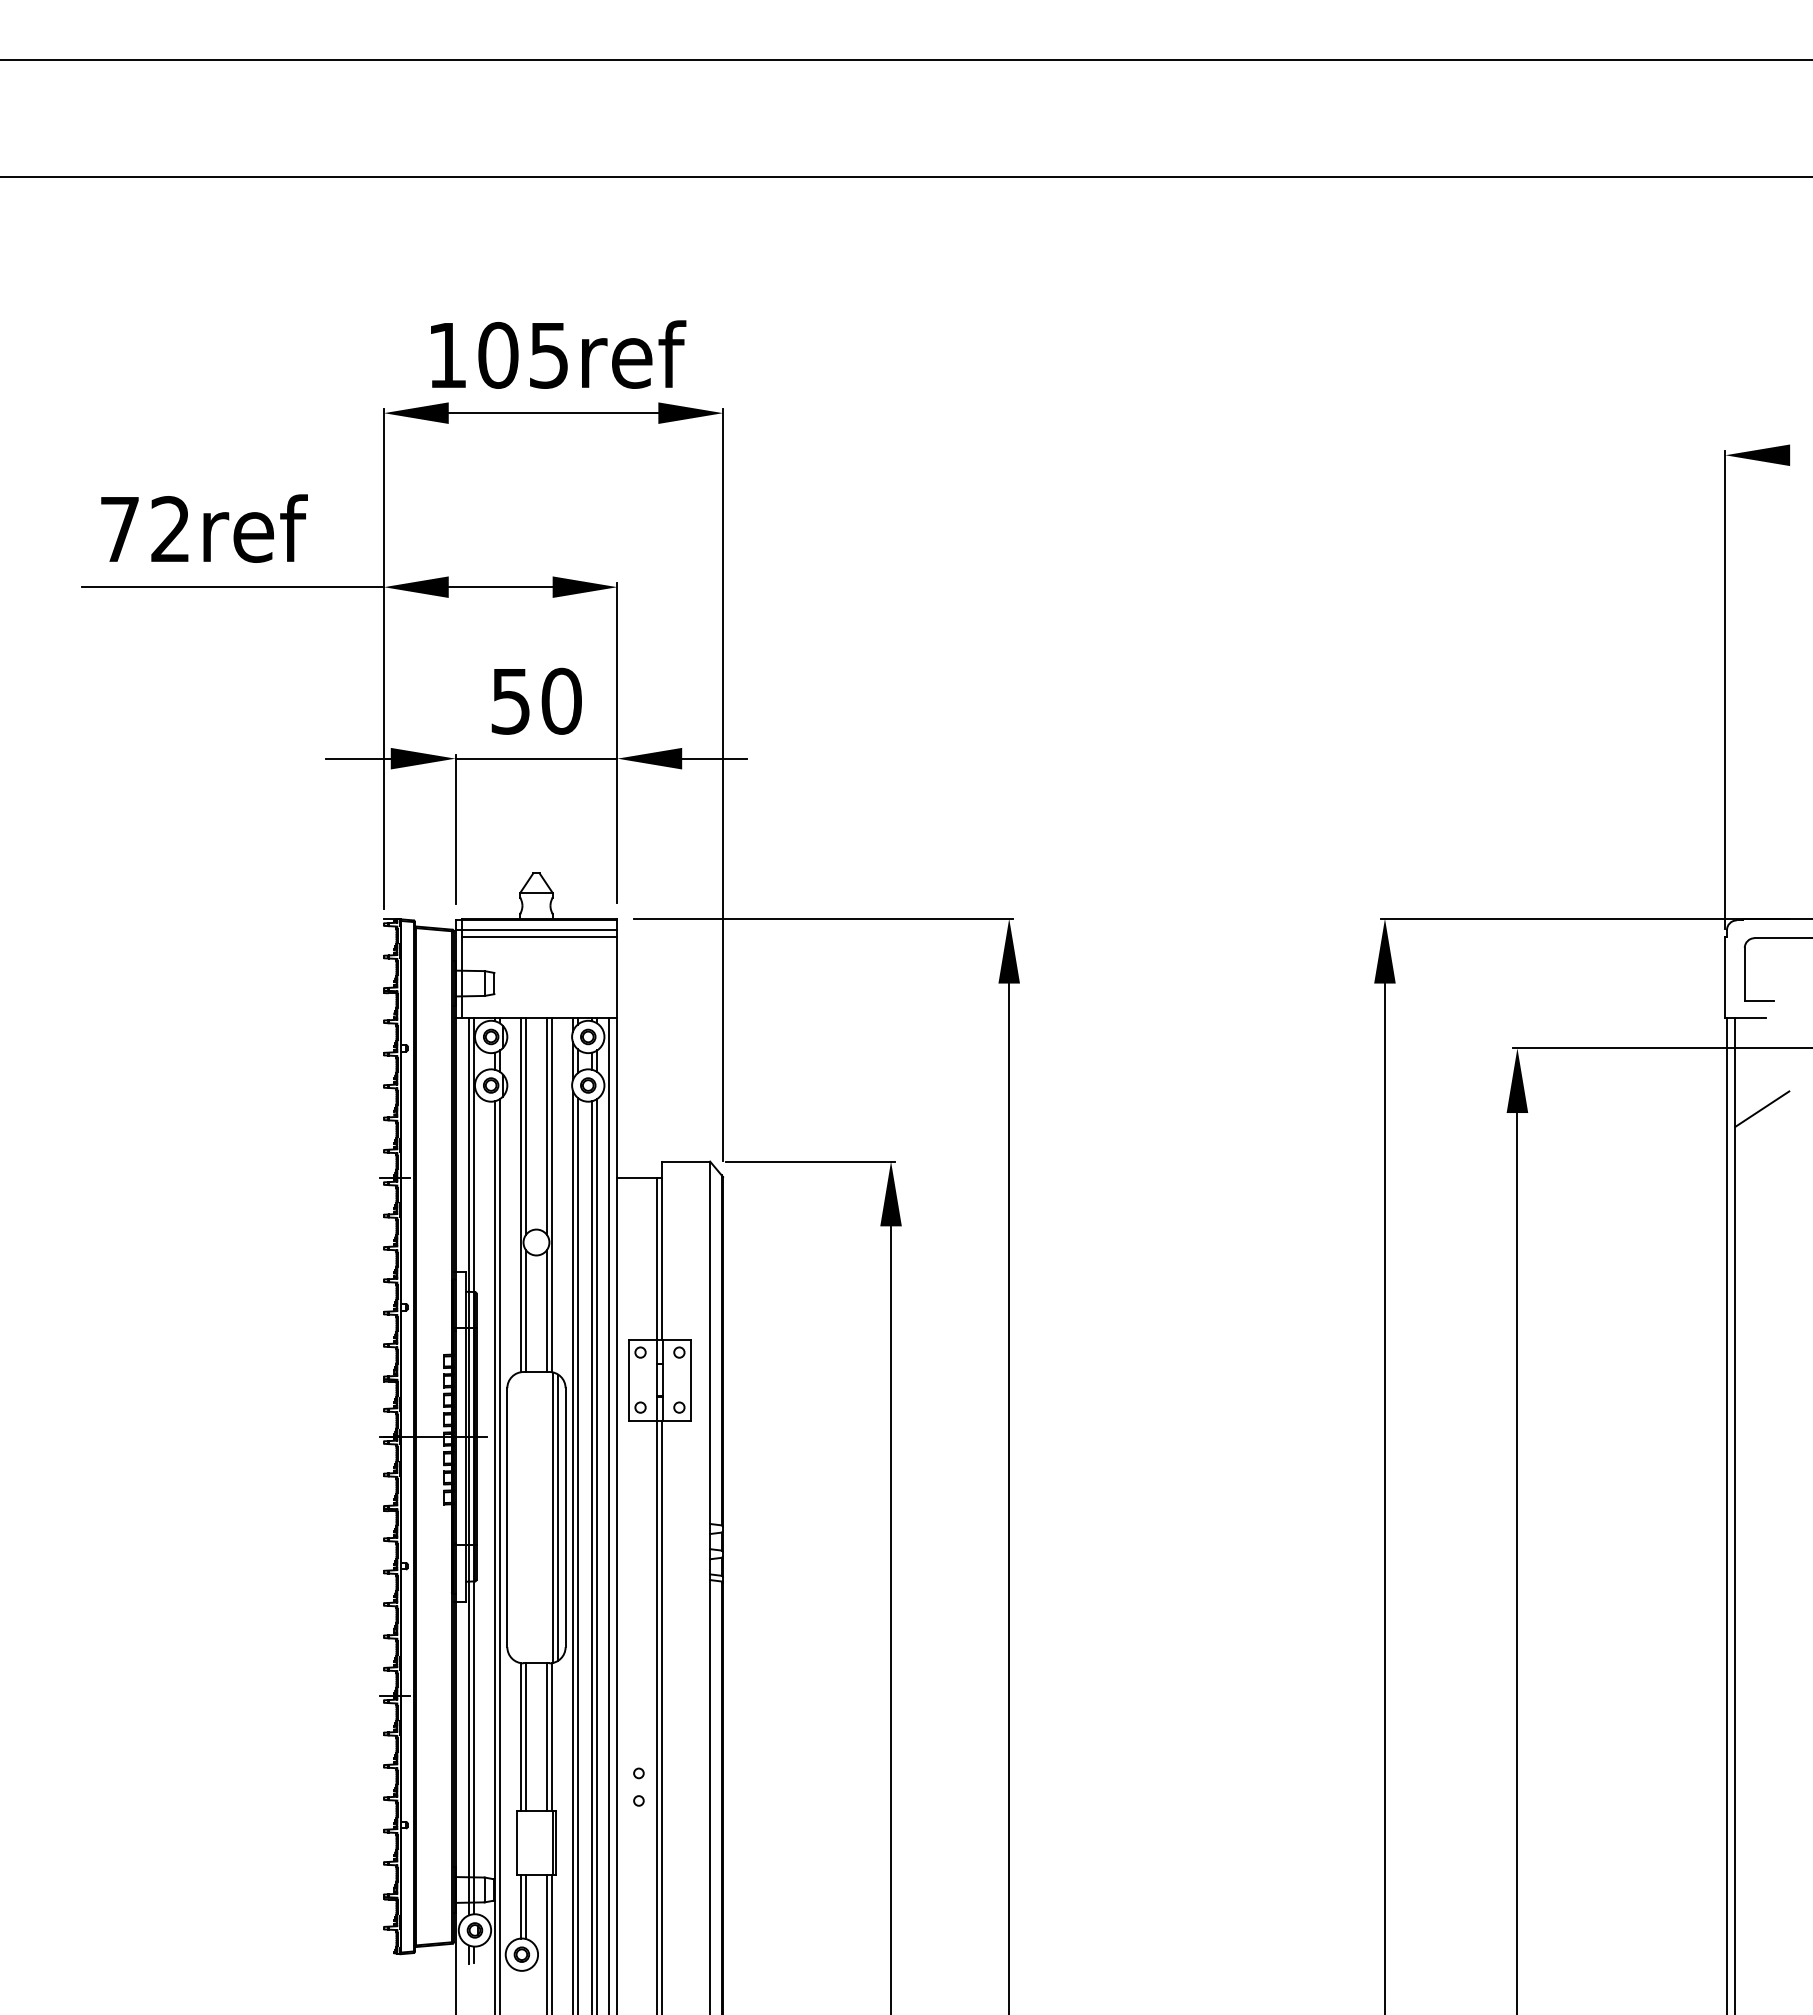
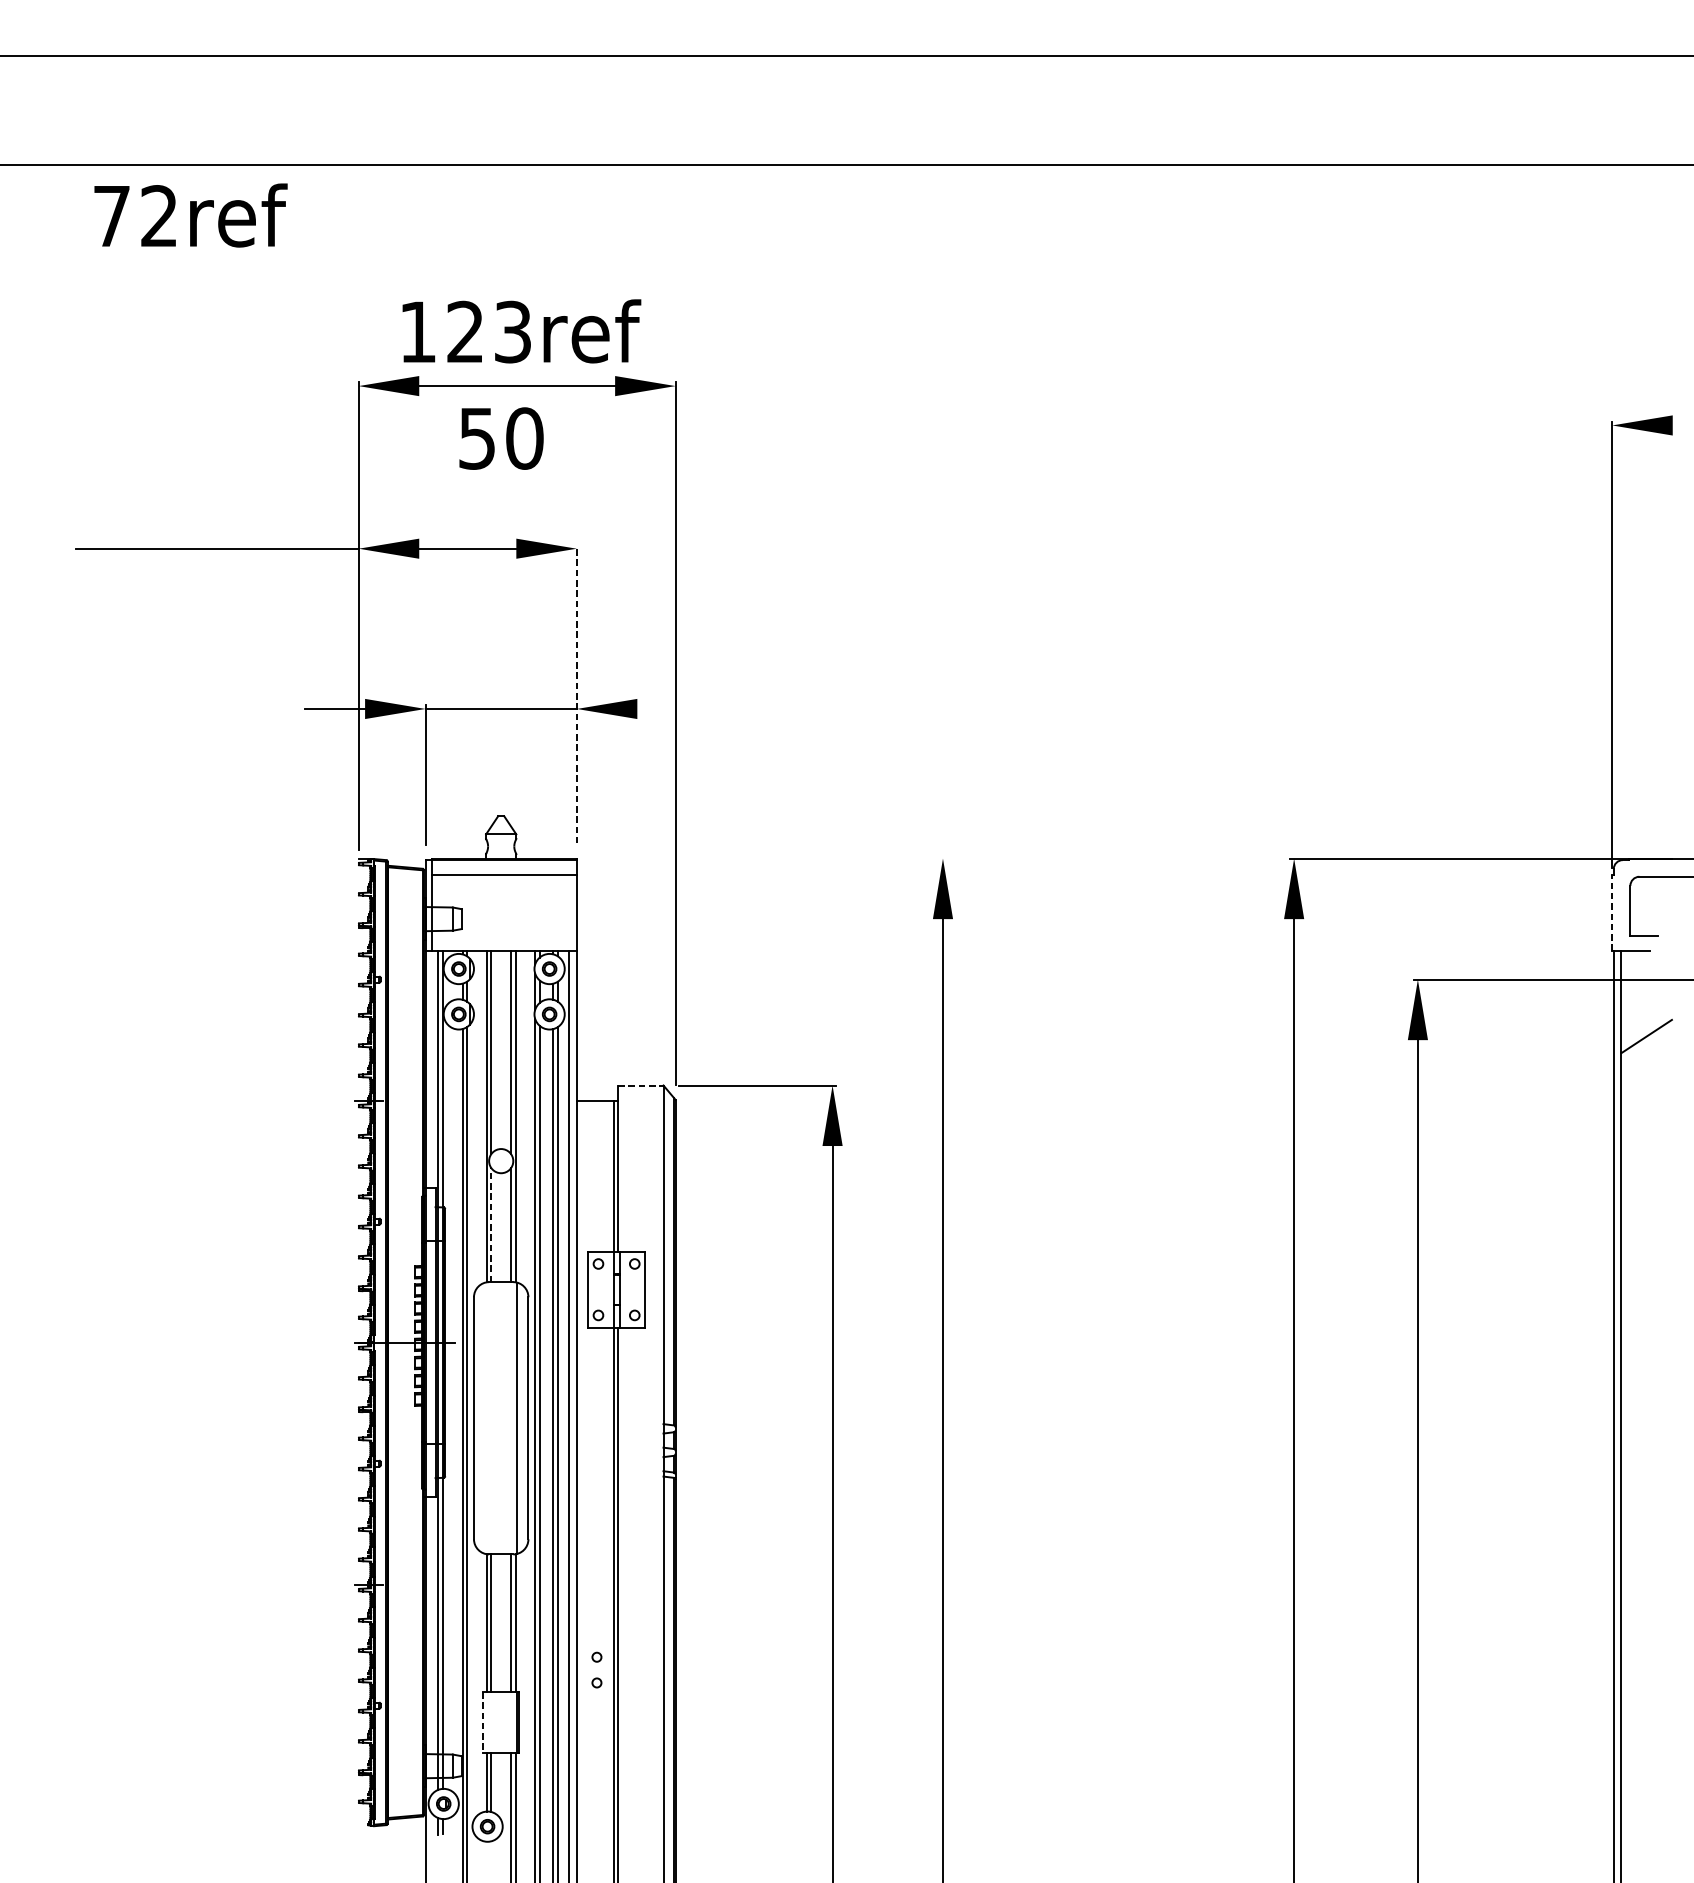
text: (523, 354) -> (489, 331), 105ref -> 123ref
text: (204, 528) -> (190, 215), moved
text: (536, 700) -> (501, 437), moved
line: (617, 742) -> (576, 693), solid -> dashed
line: (714, 758) -> (667, 708), removed
line: (823, 918) -> (769, 858), removed
line: (536, 930) -> (501, 869), removed
line: (1725, 976) -> (1612, 912), solid -> dashed
line: (686, 1161) -> (641, 1085), solid -> dashed
line: (525, 1311) -> (490, 1225), solid -> dashed
line: (557, 1517) -> (520, 1418), removed
line: (517, 1843) -> (483, 1722), solid -> dashed

